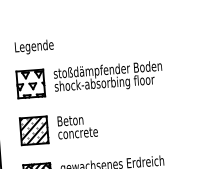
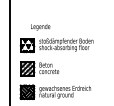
text: (34, 47) -> (40, 27), moved

